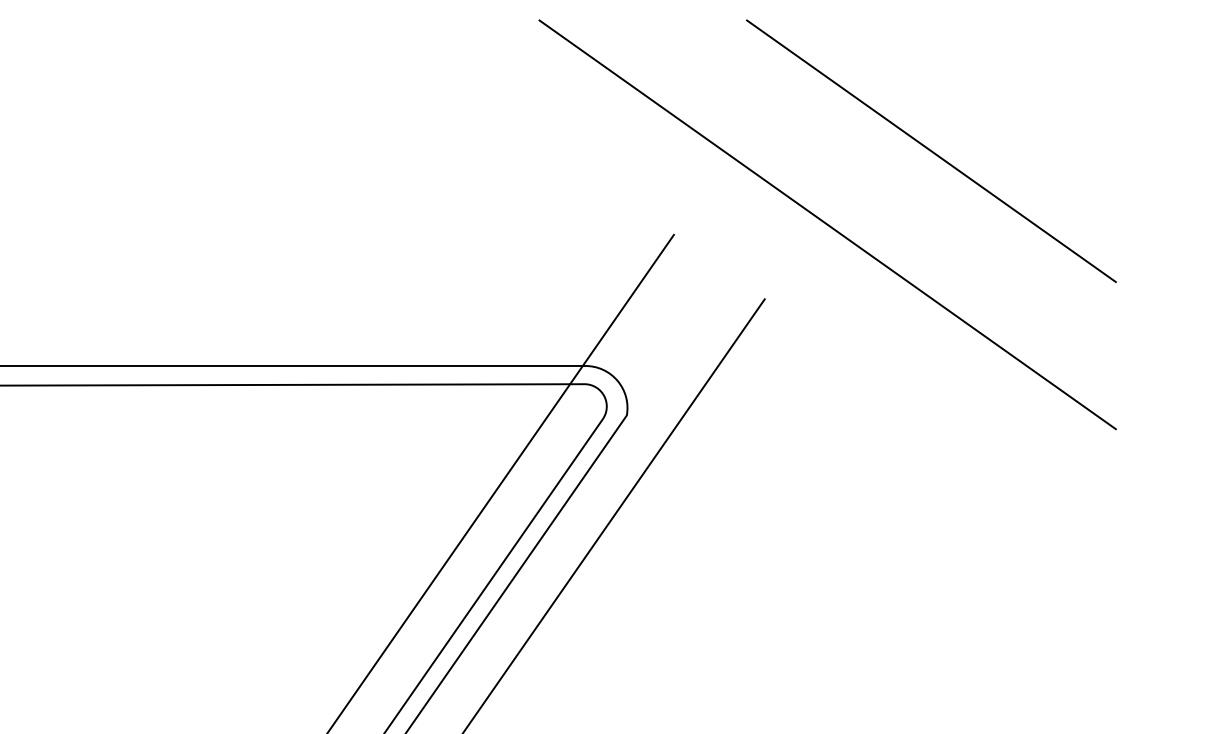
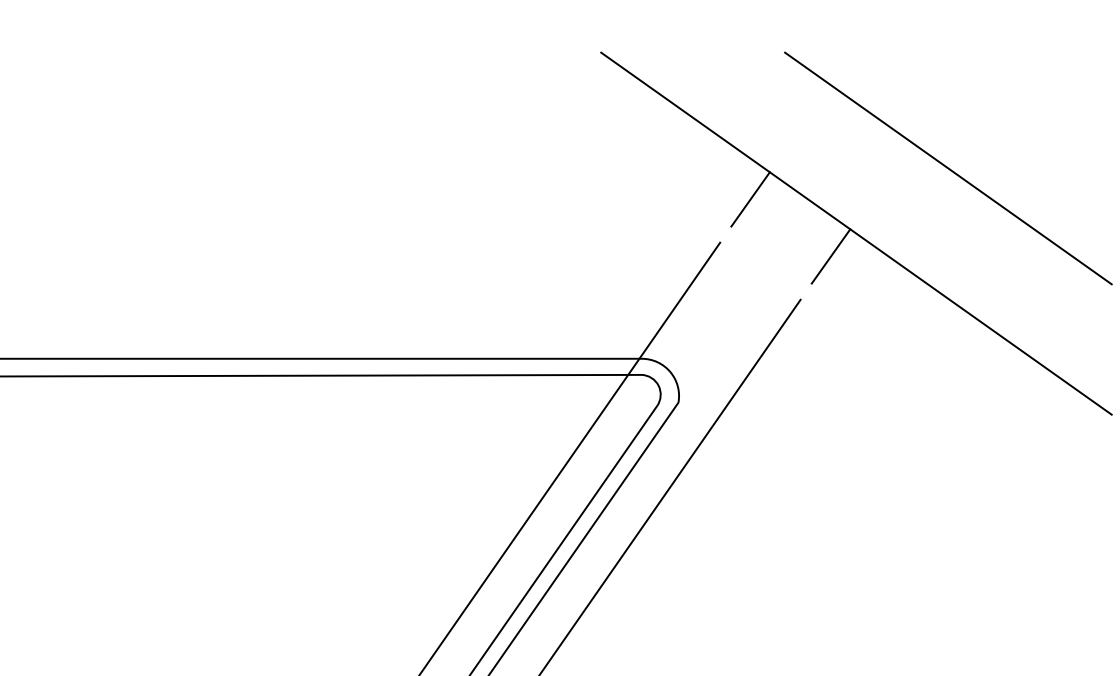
line: (708, 186) -> (750, 199), added
line: (798, 250) -> (830, 256), added

